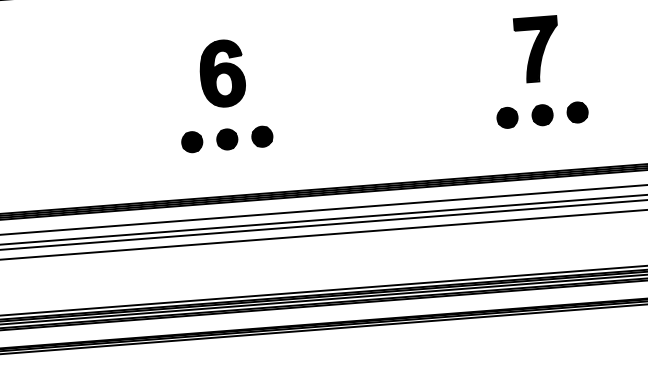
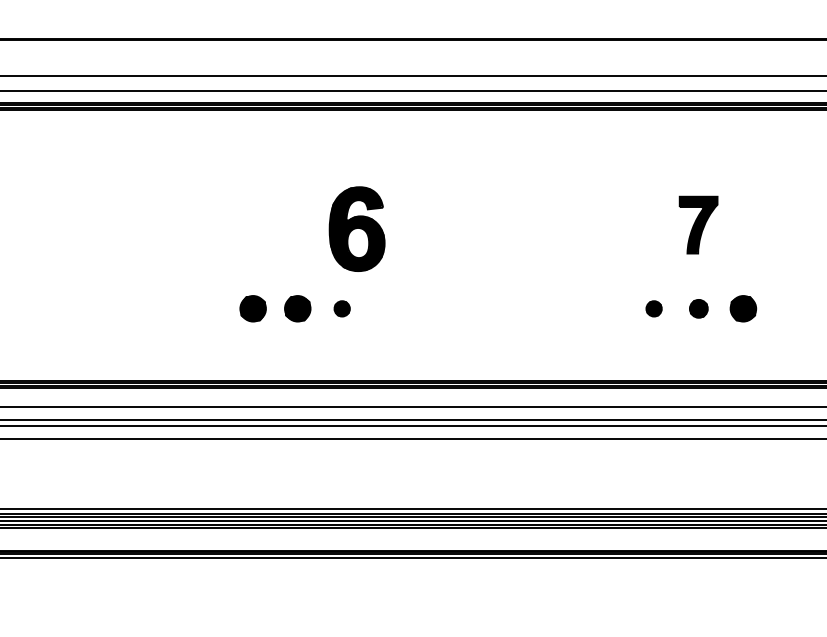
part: (537, 48) -> (698, 224), size x0.7
part: (221, 73) -> (356, 228), moved
part: (542, 115) -> (698, 308), size x0.7
part: (506, 117) -> (653, 308), size x0.6
part: (261, 136) -> (341, 308), size x0.6

